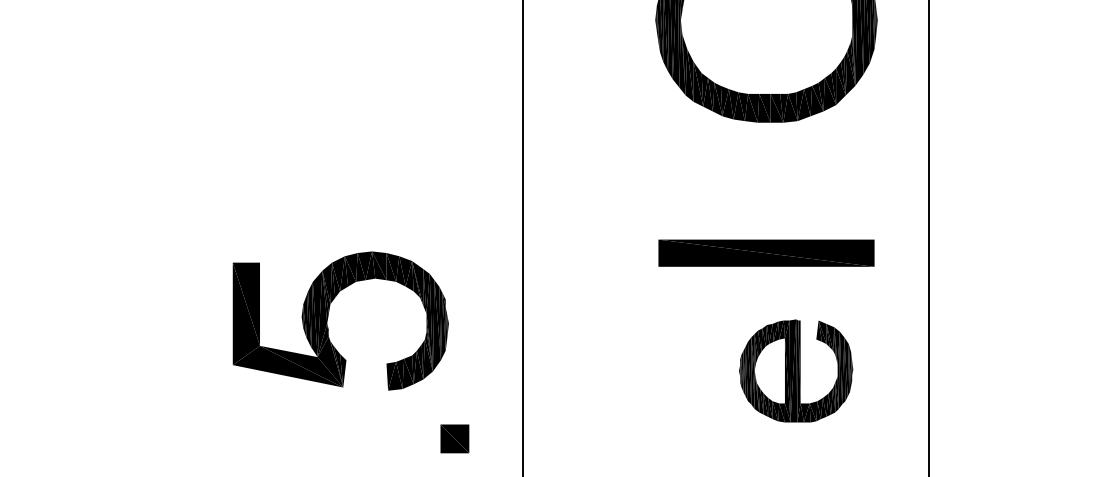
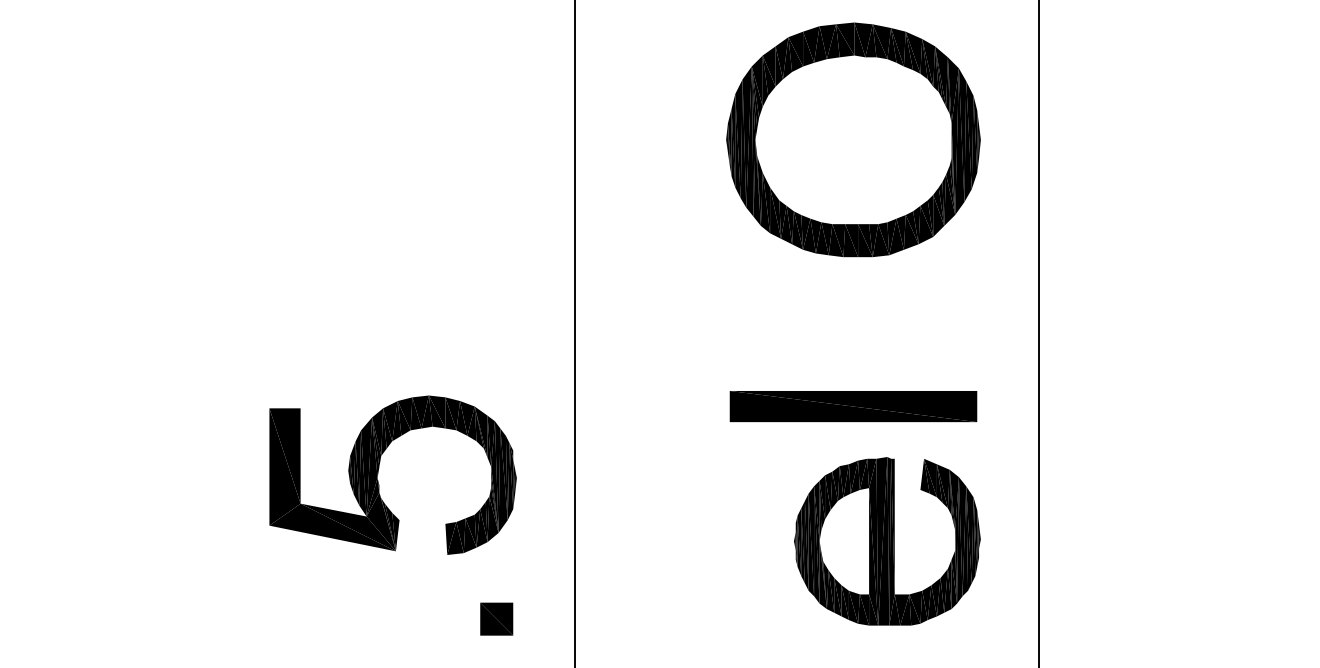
part: (328, 320) -> (378, 474), moved
part: (796, 371) -> (887, 541), size x1.43

